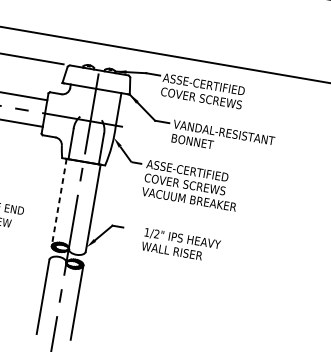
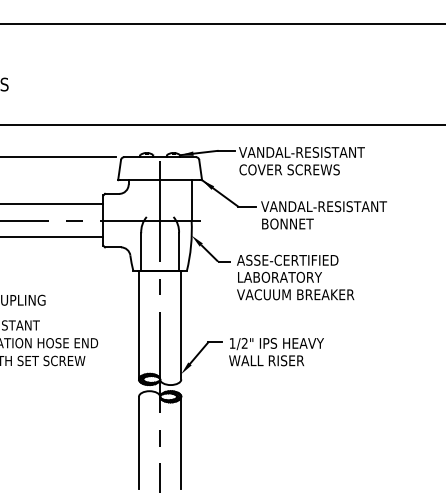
text: (213, 86) -> (301, 152), ASSE-CERTIFIED -> VANDAL-RESISTANT
text: (185, 183) -> (287, 276), COVER SCREWS -> LABORATORY
line: (58, 202) -> (138, 325), dashed -> solid
text: (181, 245) -> (276, 352), moved

